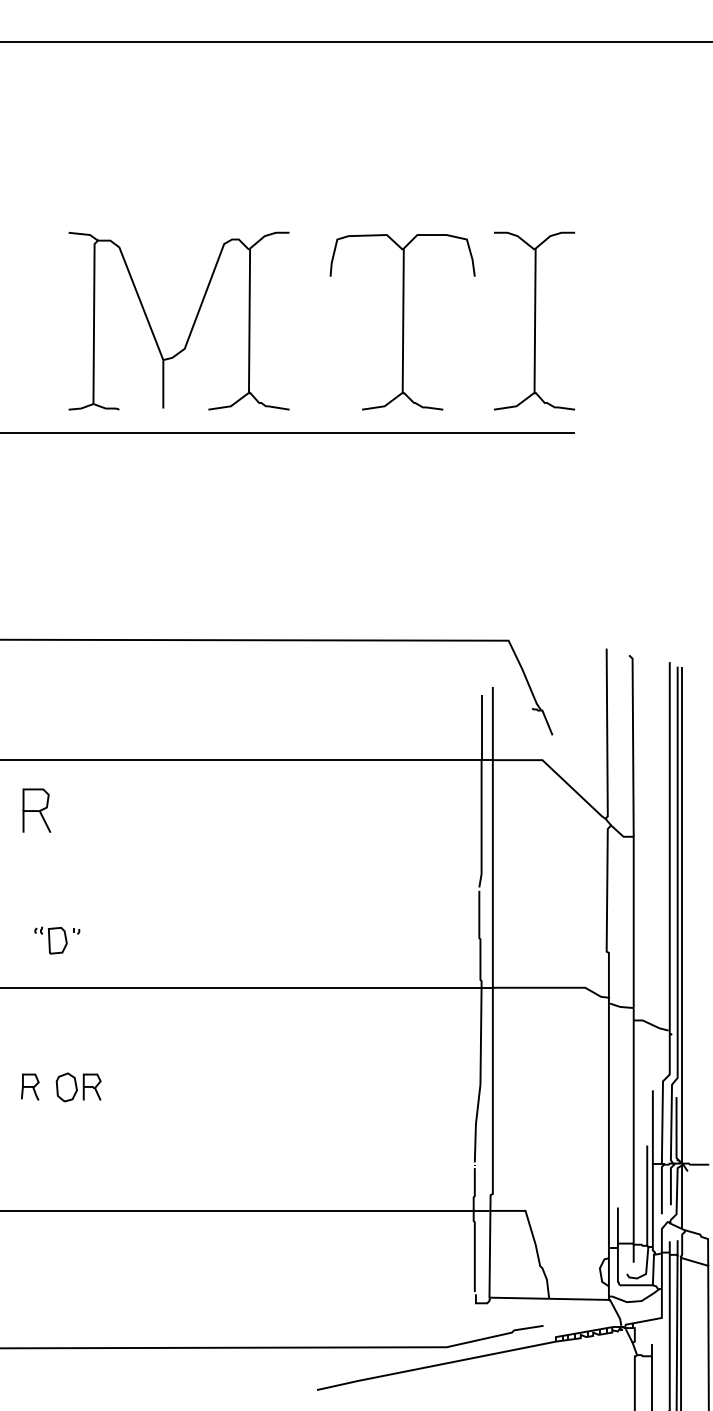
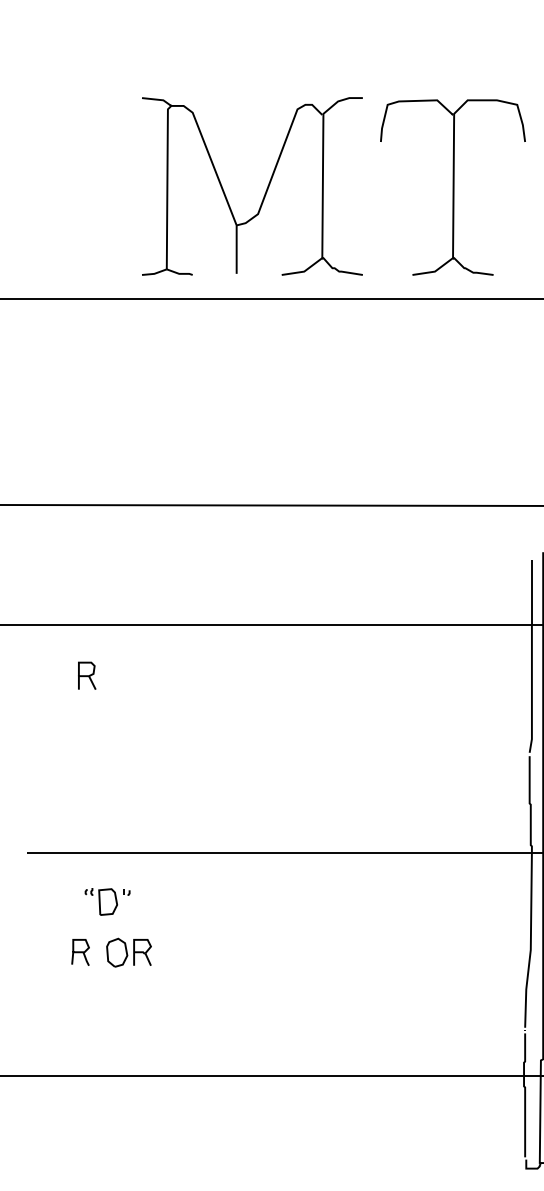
part: (192, 324) -> (265, 189), moved
part: (36, 810) -> (86, 675), size x0.62
part: (57, 940) -> (107, 901), moved

